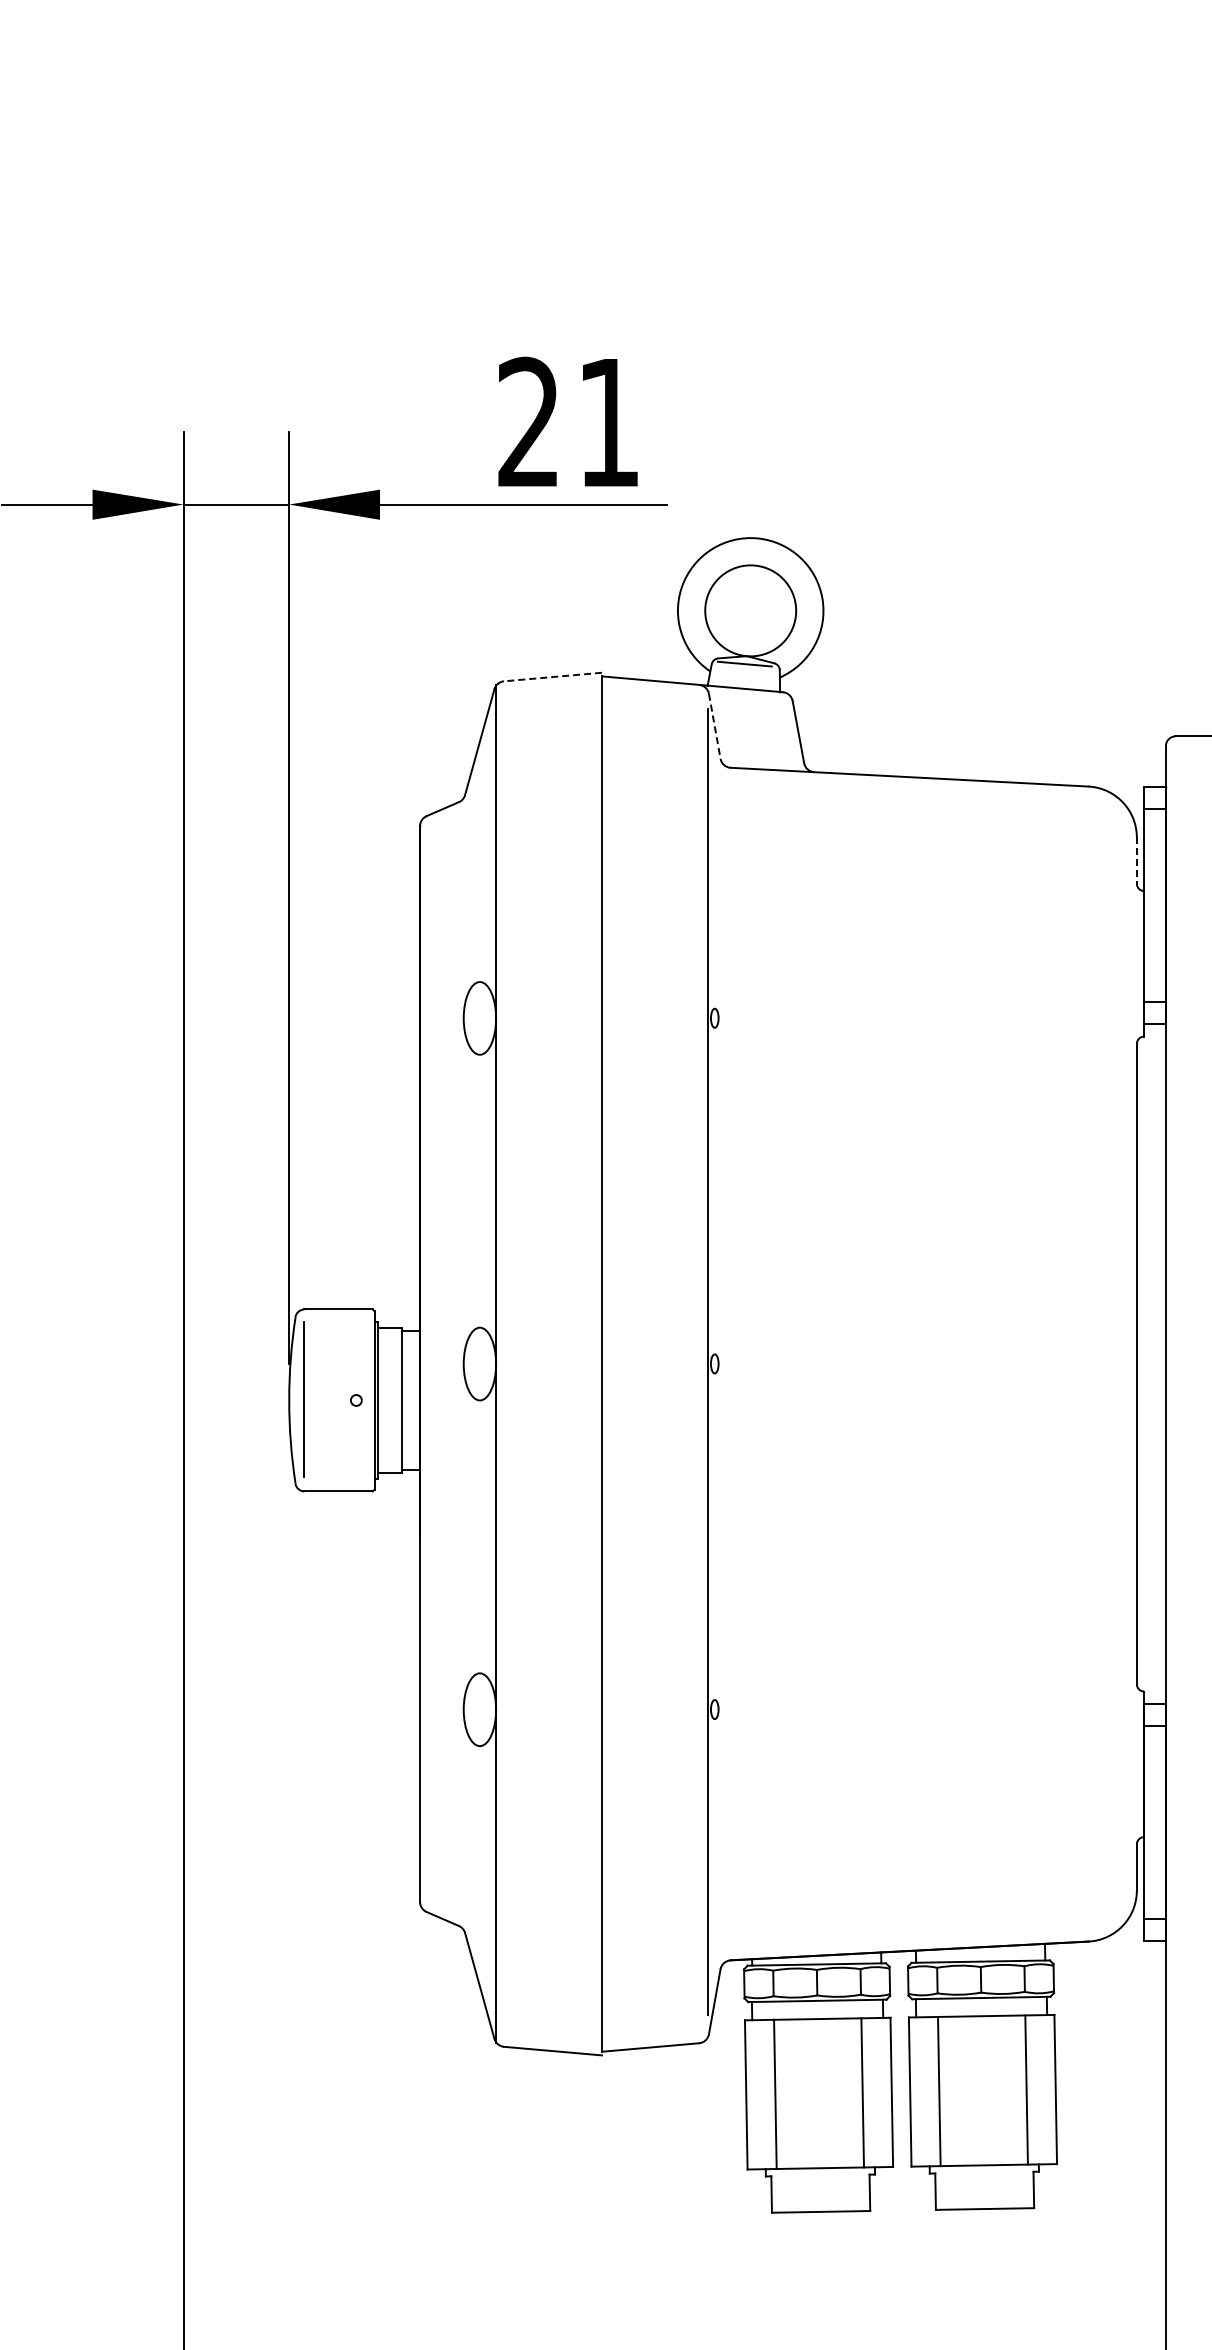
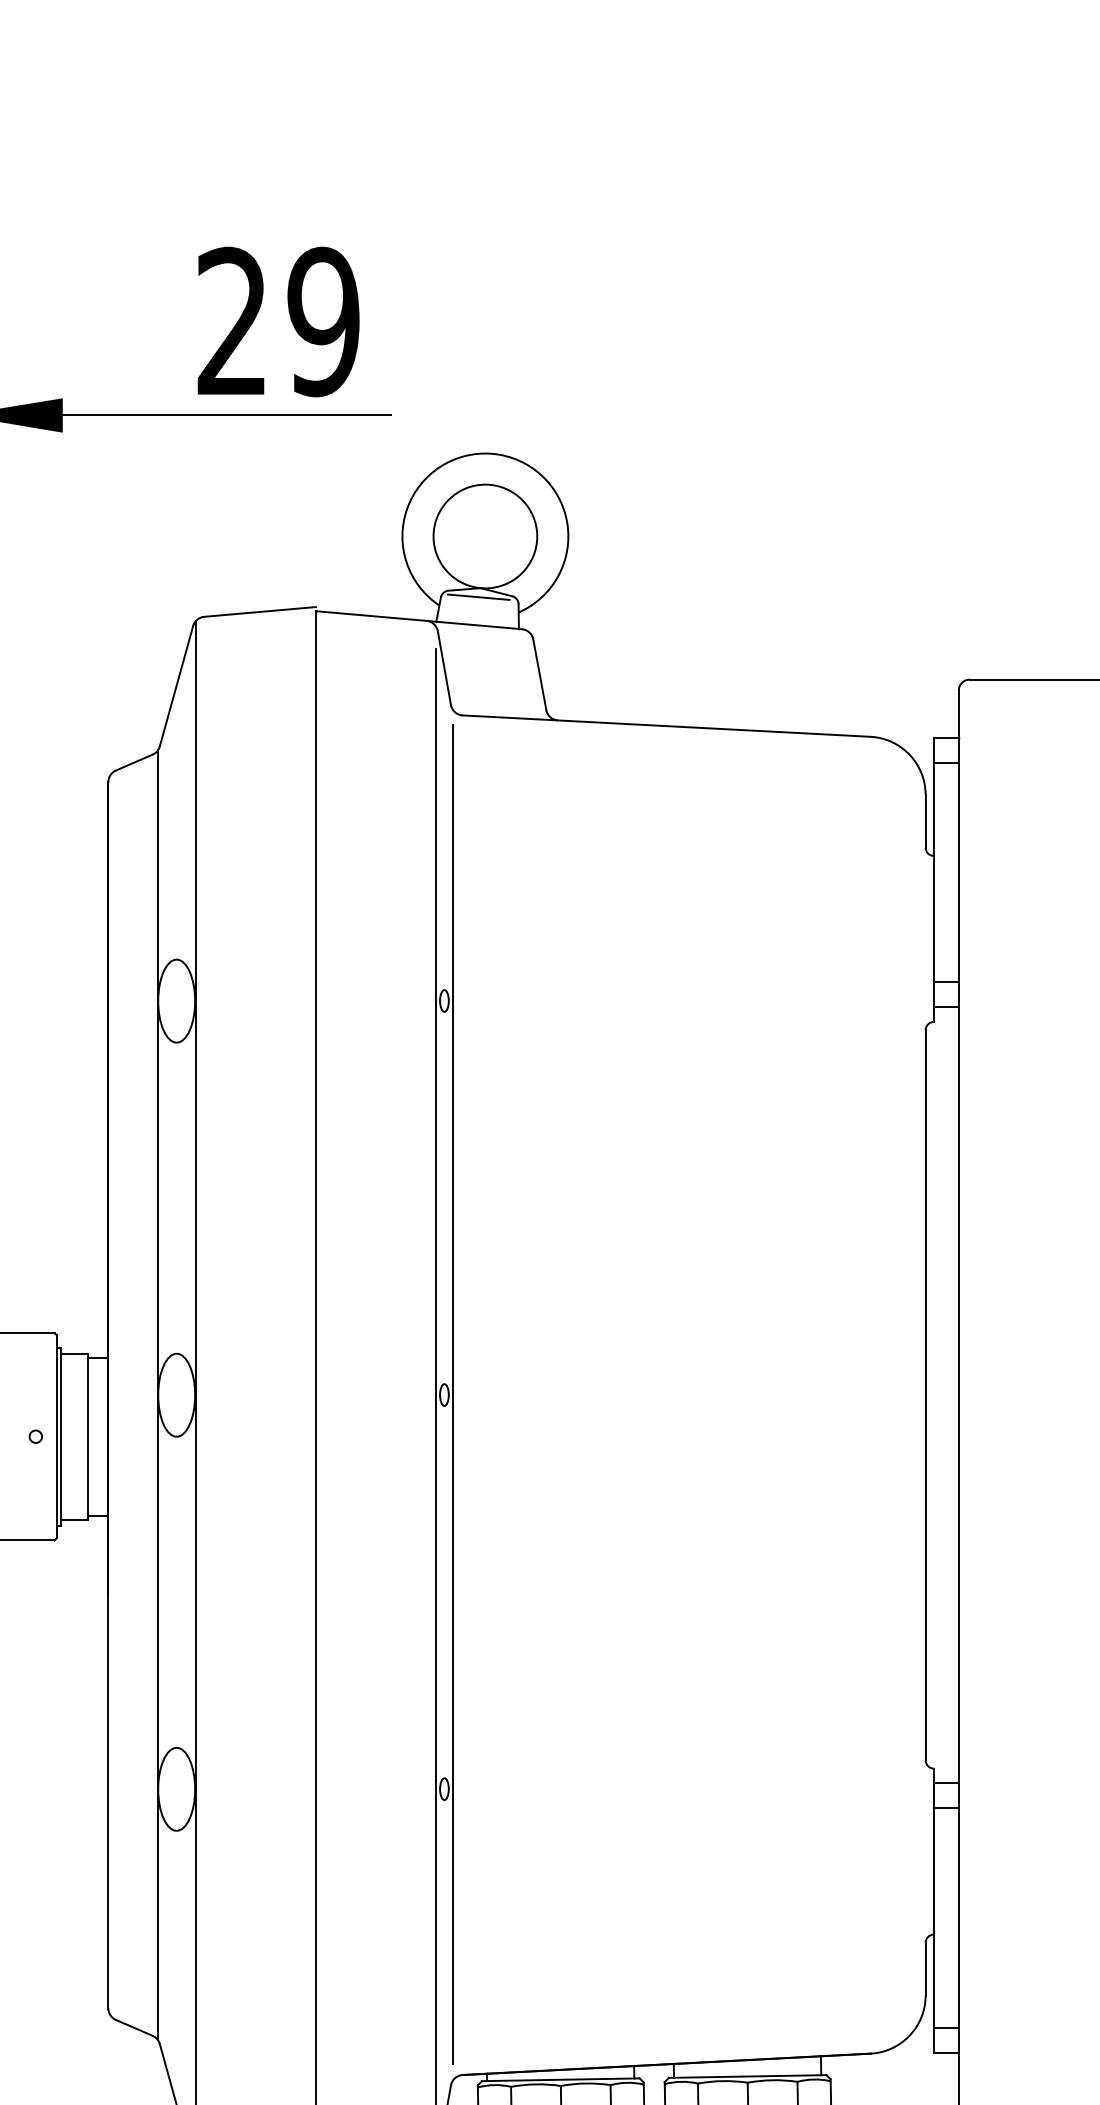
text: (608, 422) -> (323, 321), 21 -> 29
line: (552, 677) -> (259, 612), dashed -> solid
line: (714, 726) -> (444, 668), dashed -> solid
line: (1136, 861) -> (925, 822), dashed -> solid
line: (722, 1362) -> (453, 1393), added
line: (463, 1364) -> (157, 1395), added

